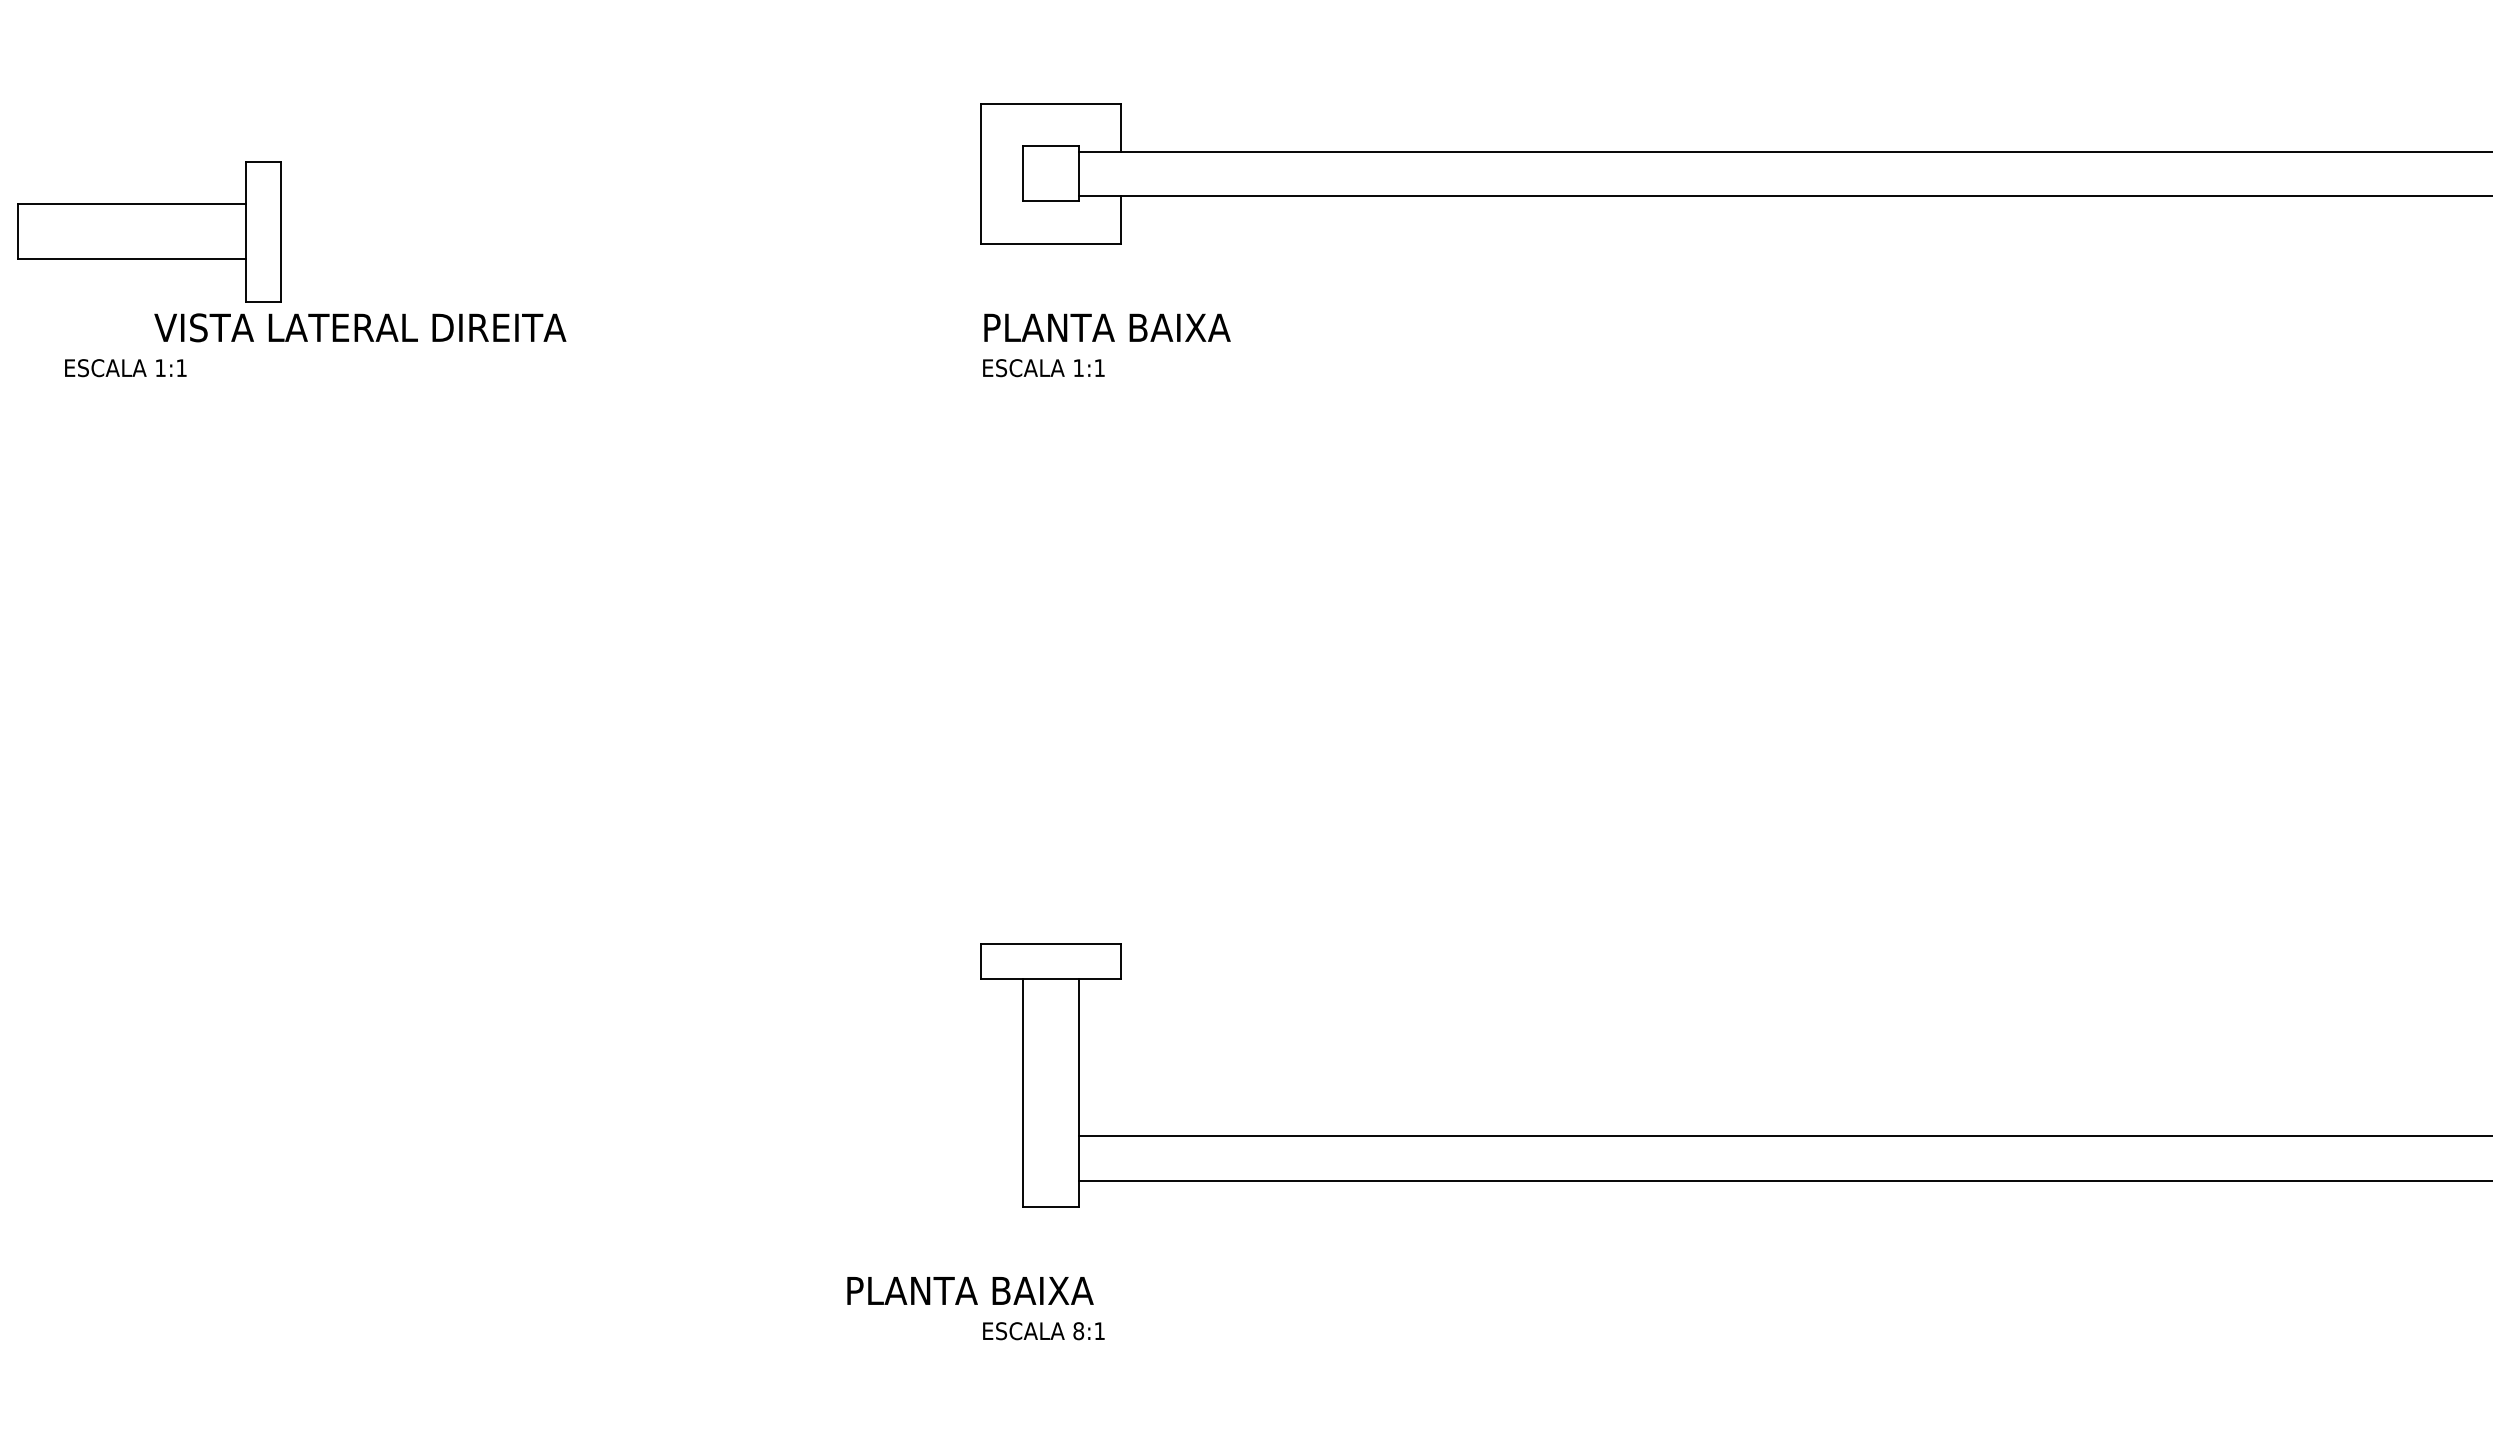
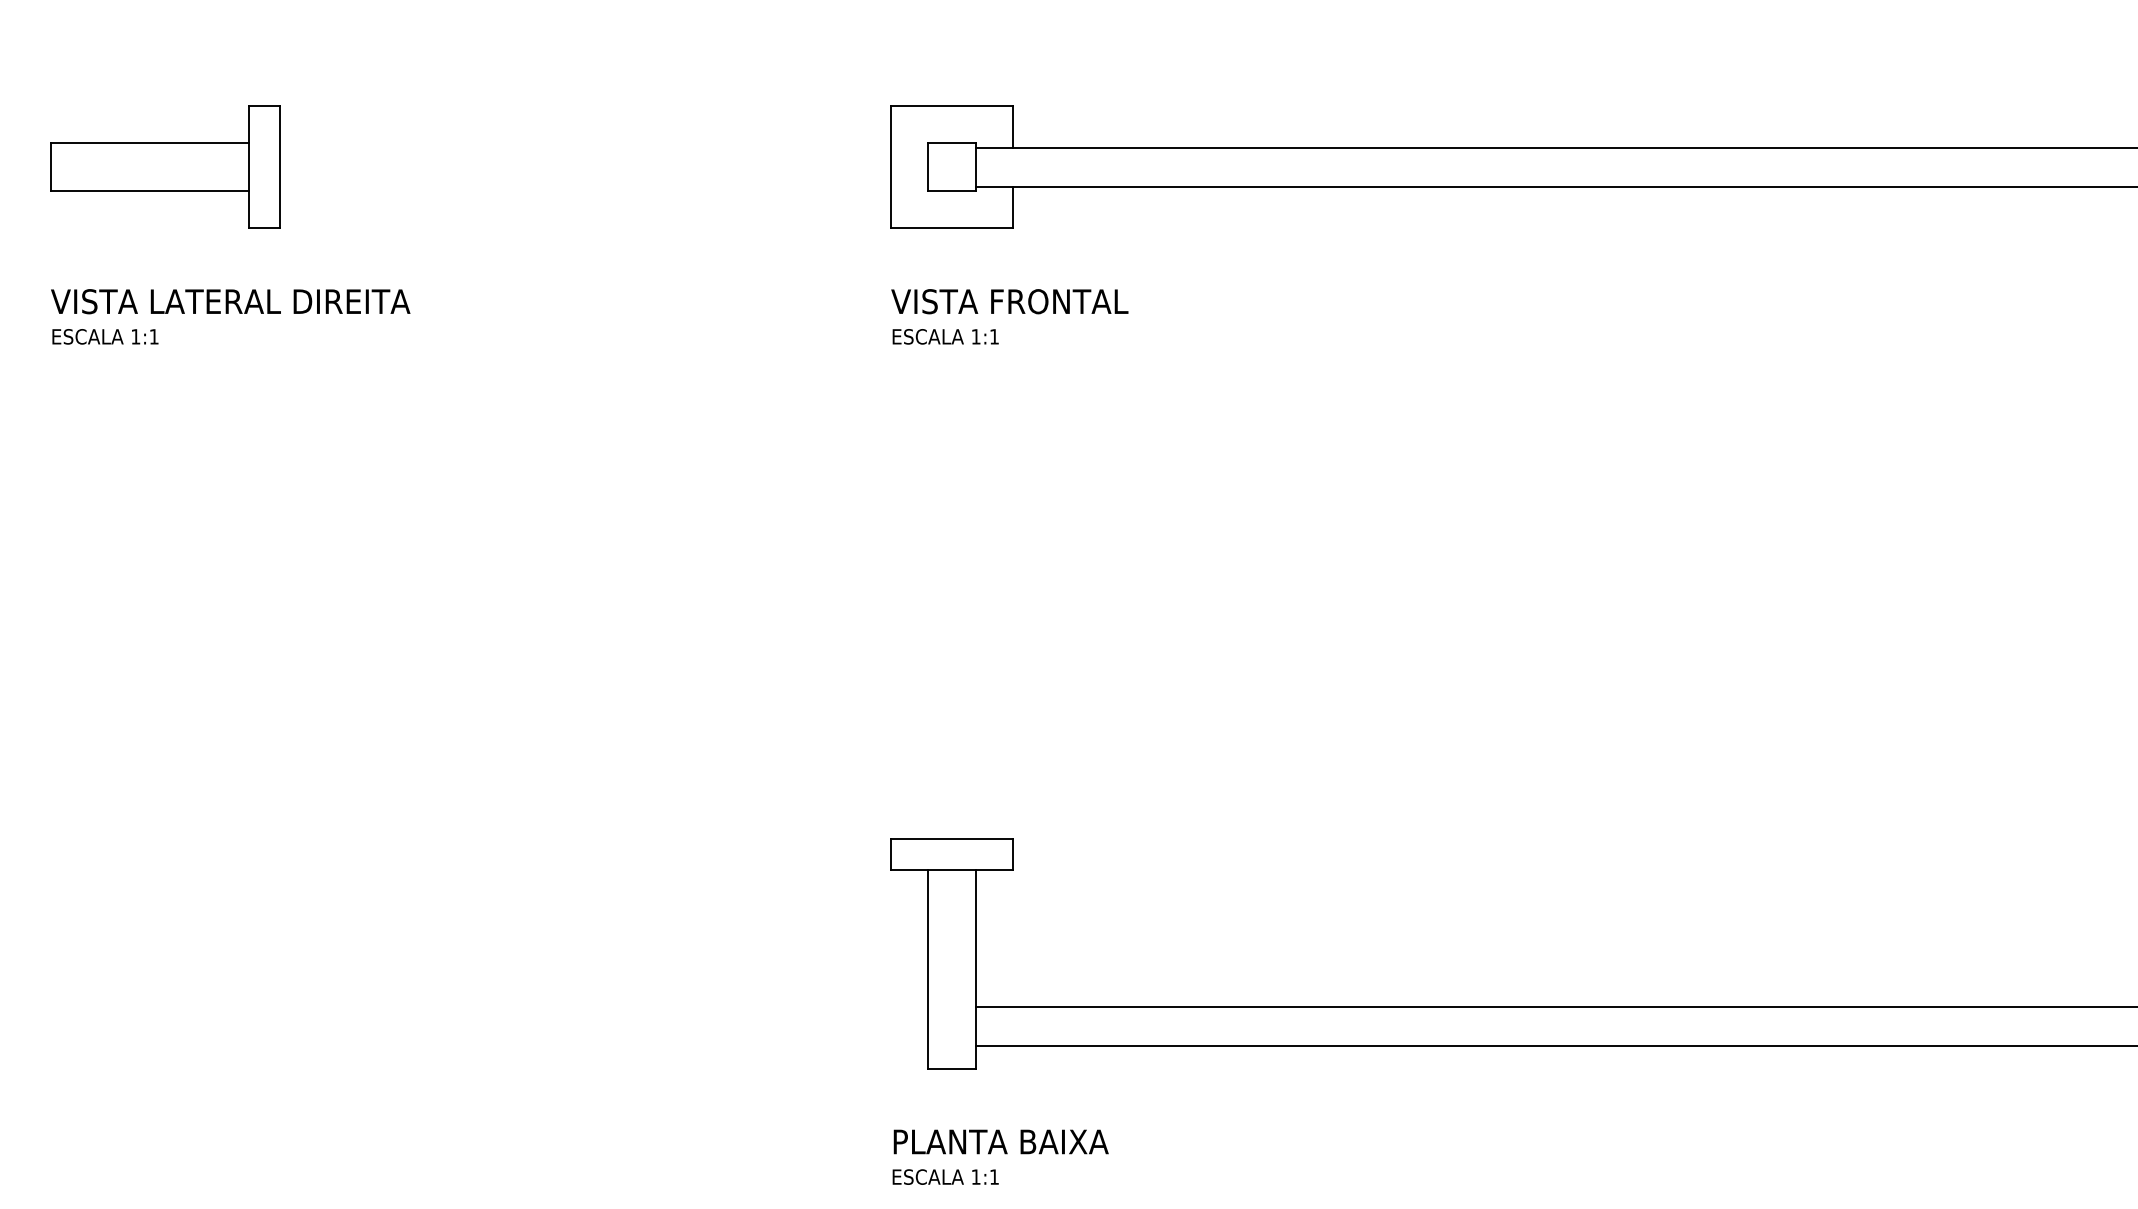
part: (149, 231) -> (165, 167), moved
text: (360, 327) -> (230, 301), moved
text: (1117, 327) -> (1009, 301), PLANTA BAIXA -> VISTA FRONTAL
text: (125, 368) -> (105, 337), moved
text: (970, 1290) -> (1001, 1141), moved
text: (1078, 1331) -> (975, 1177), 8:1 -> 1:1

